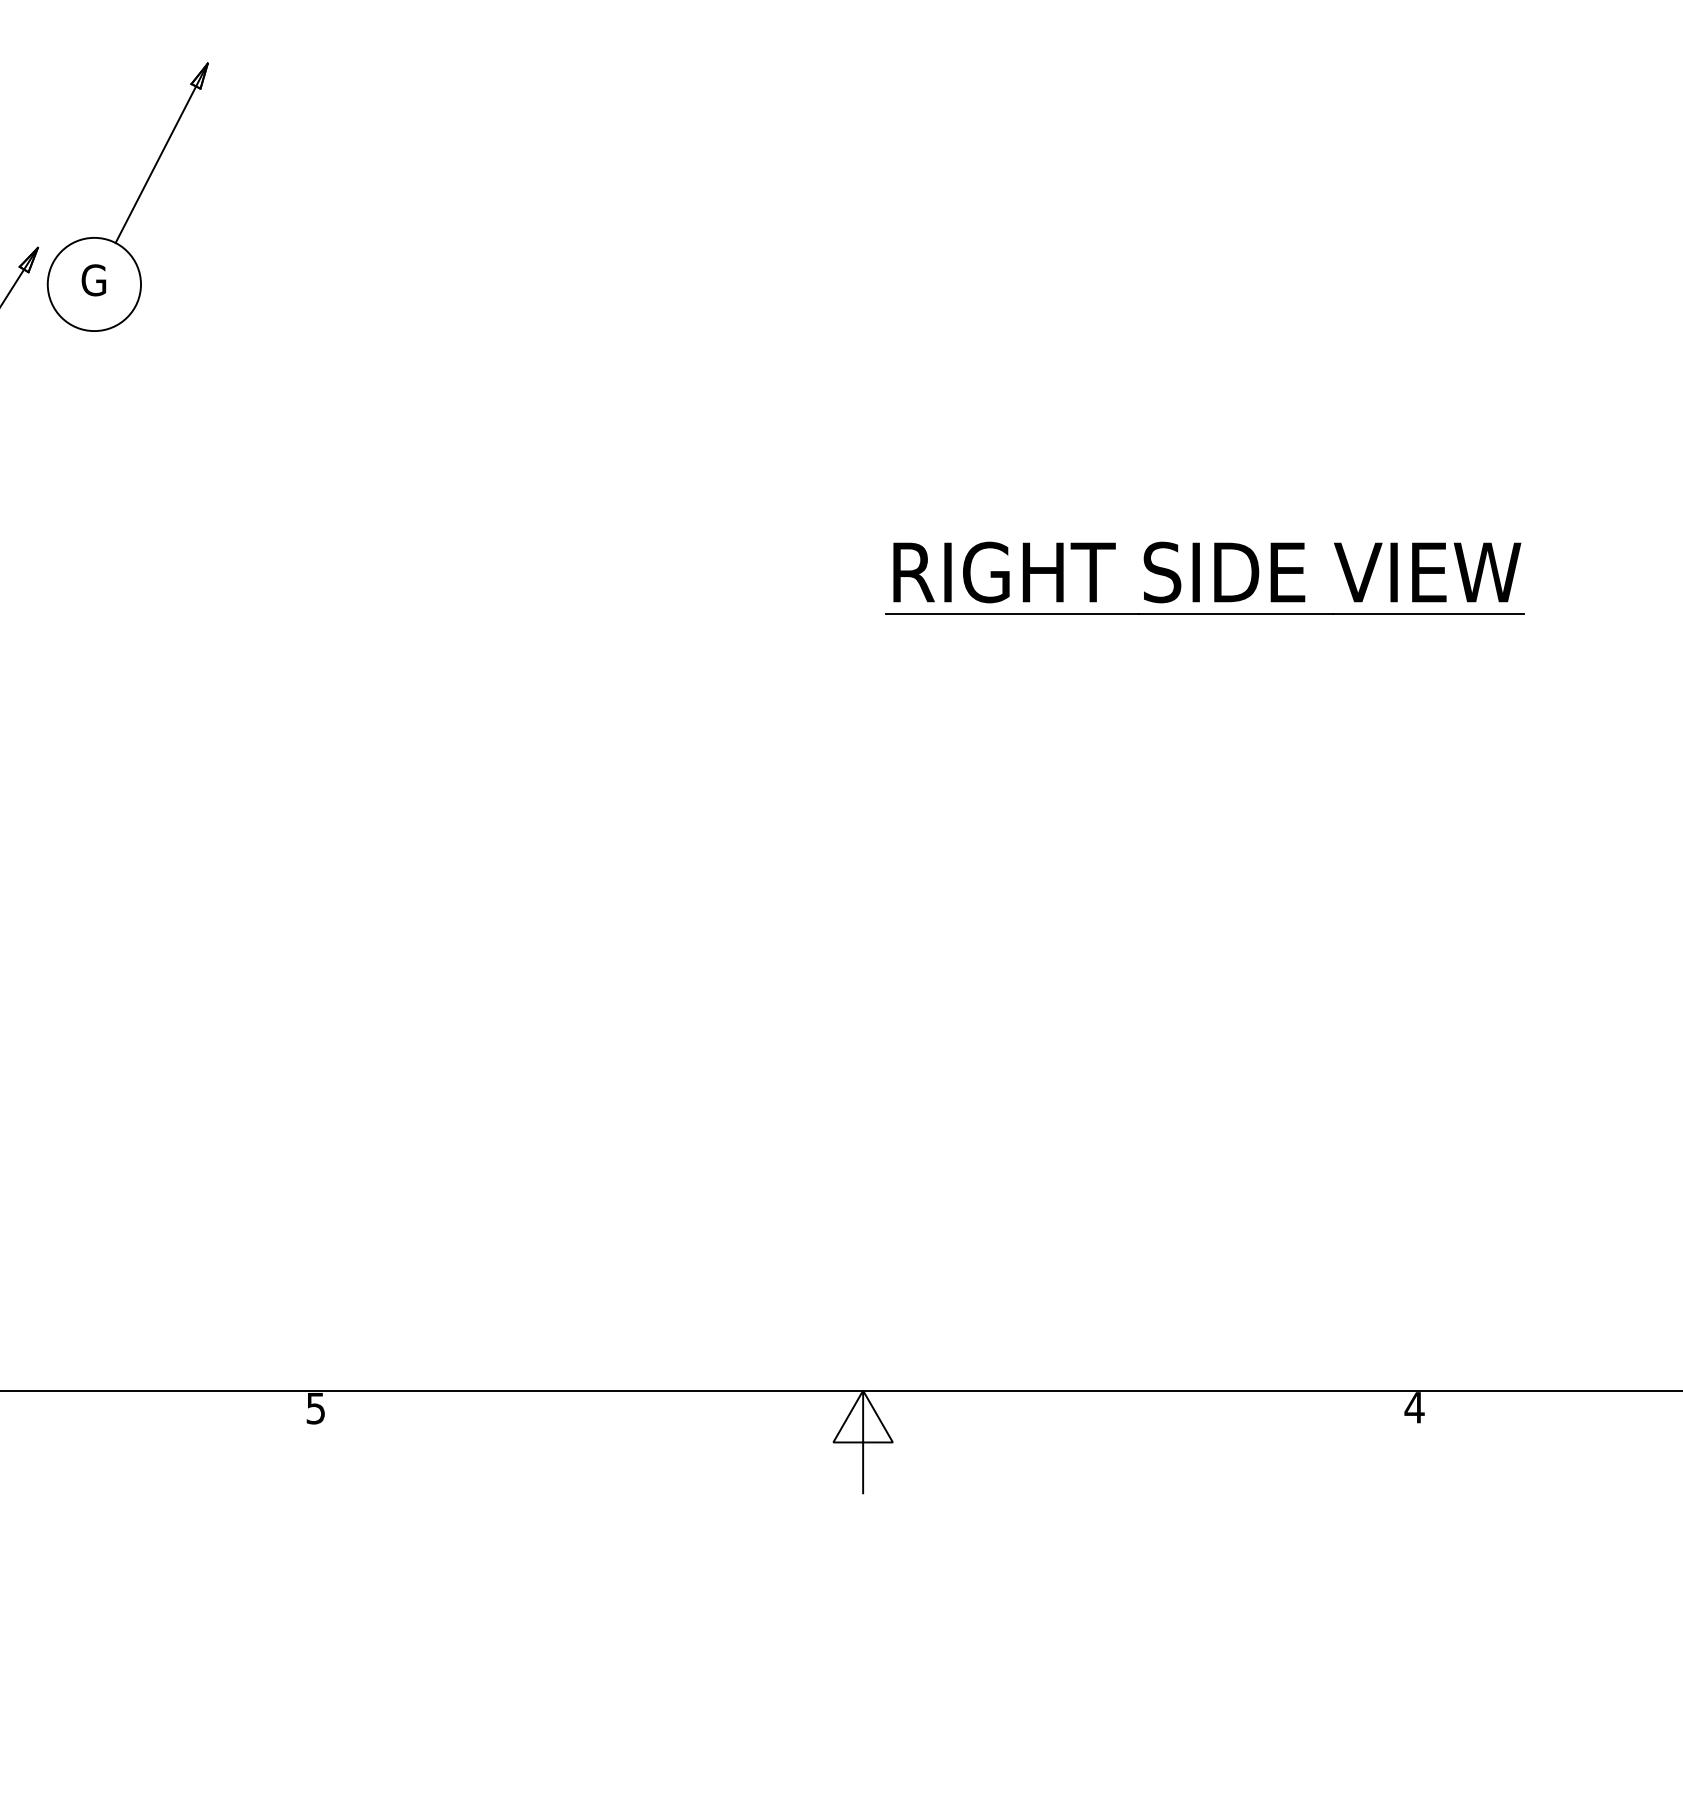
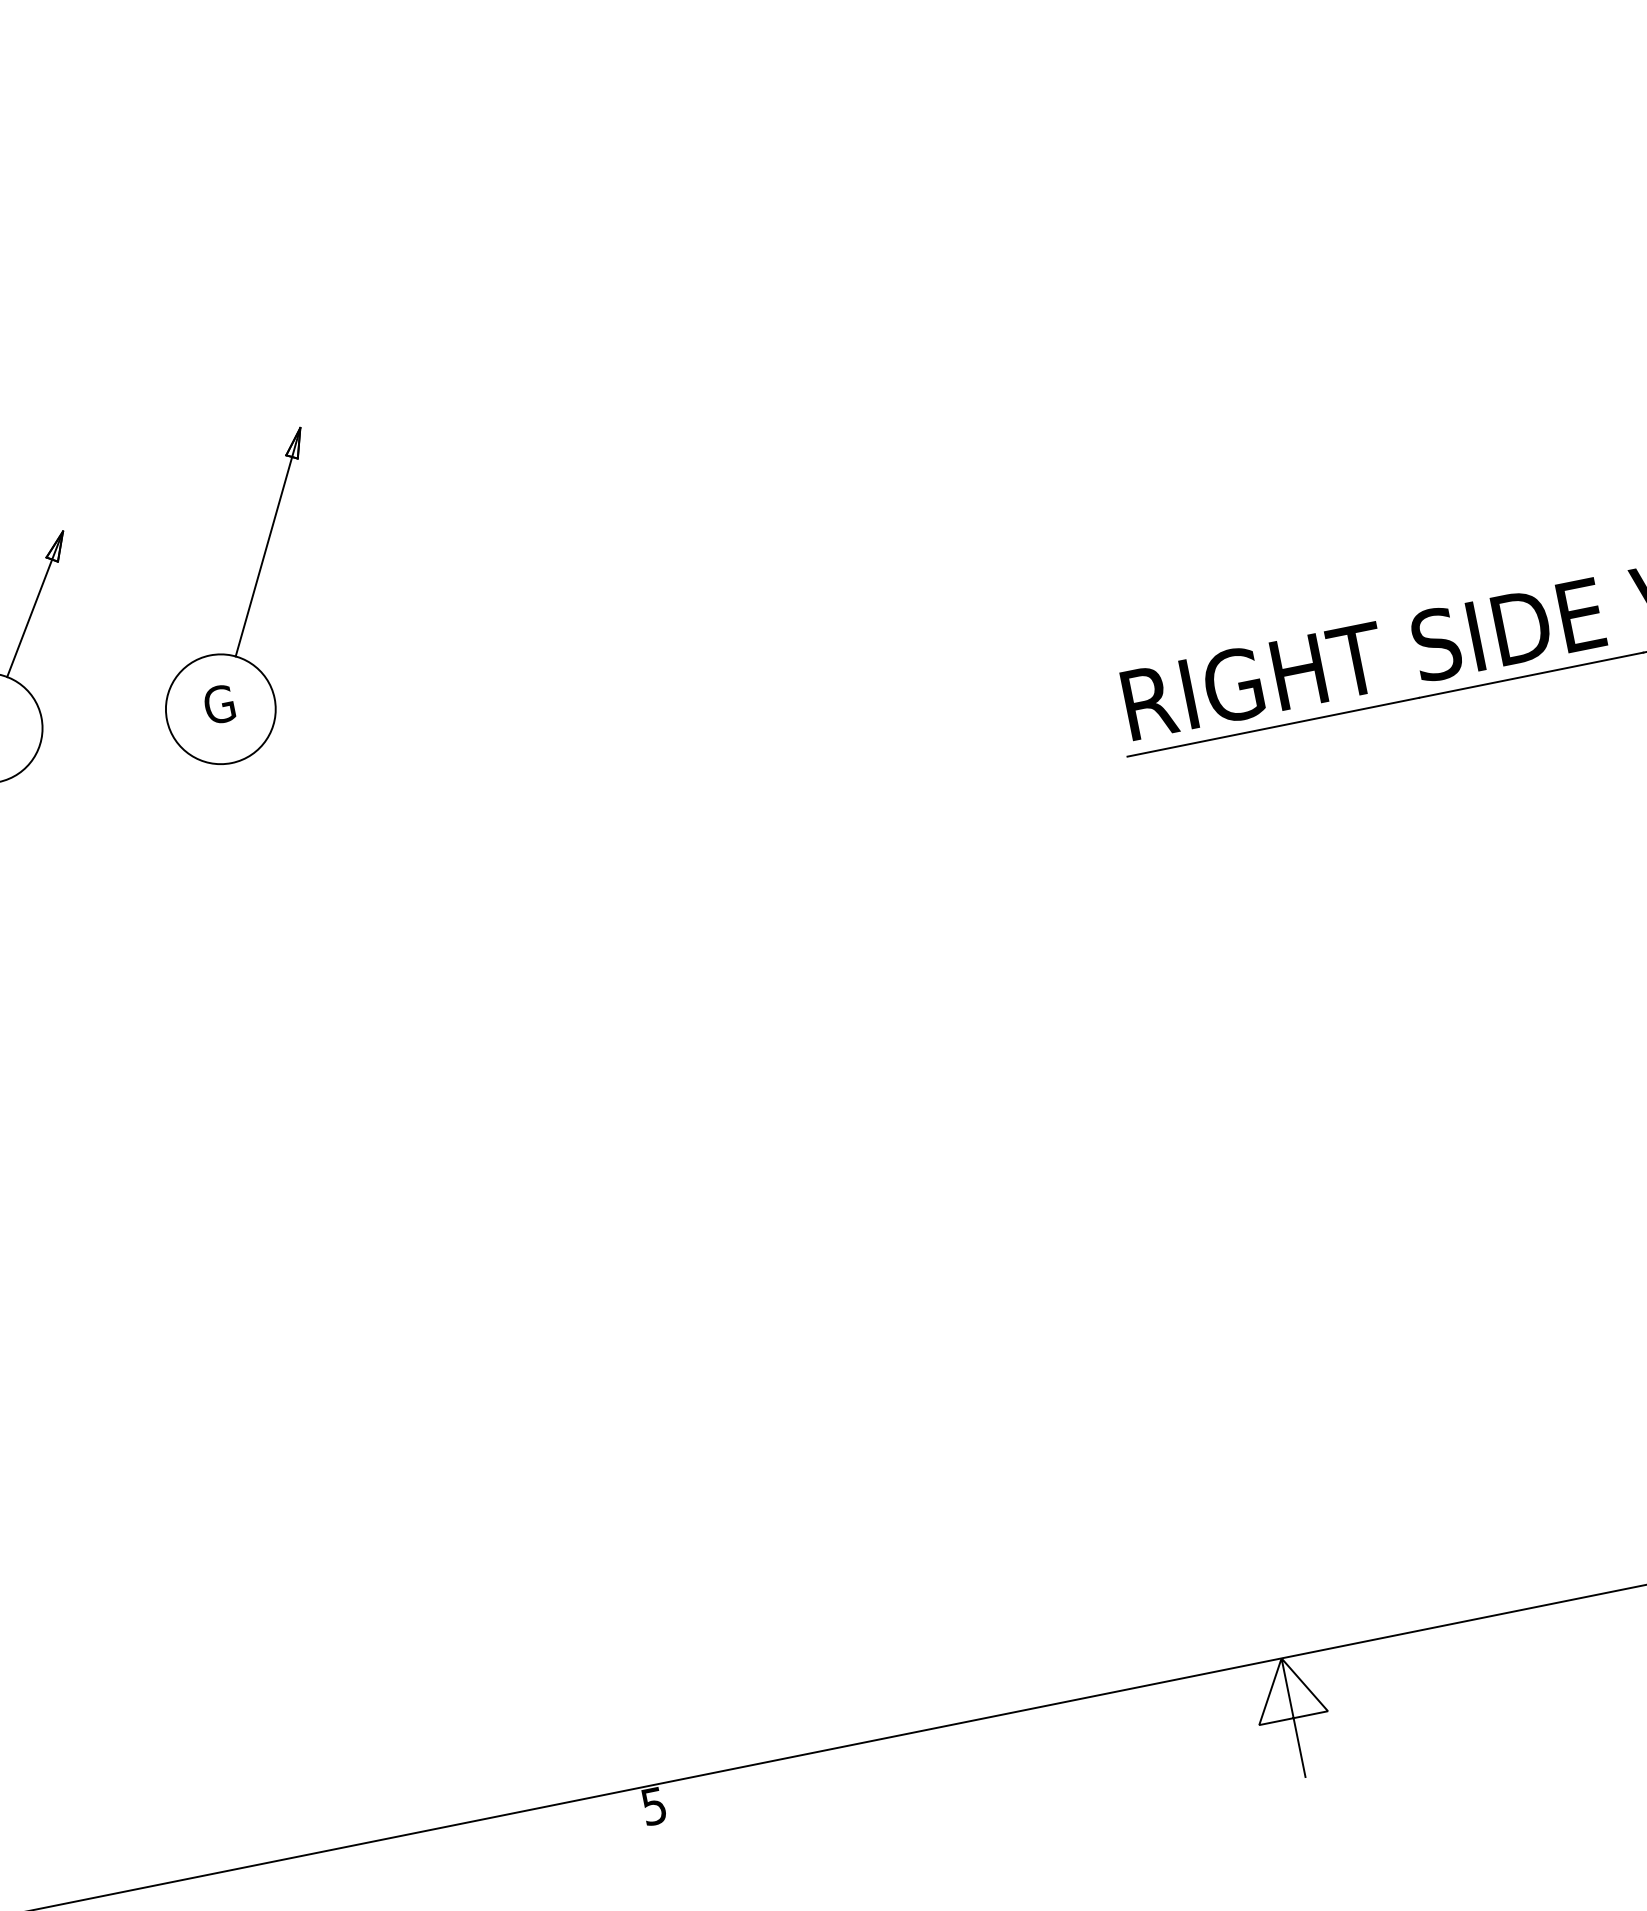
part: (136, 200) -> (249, 602), moved

